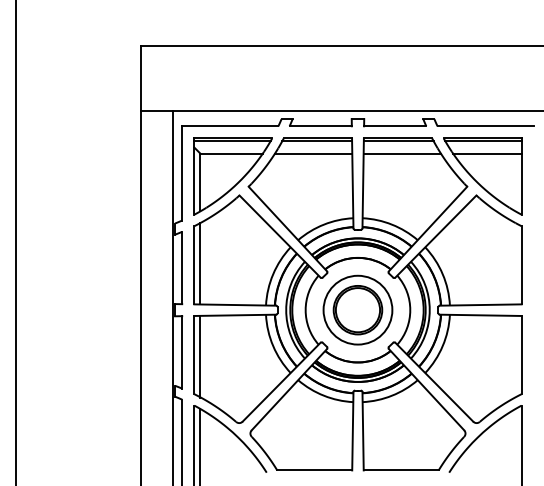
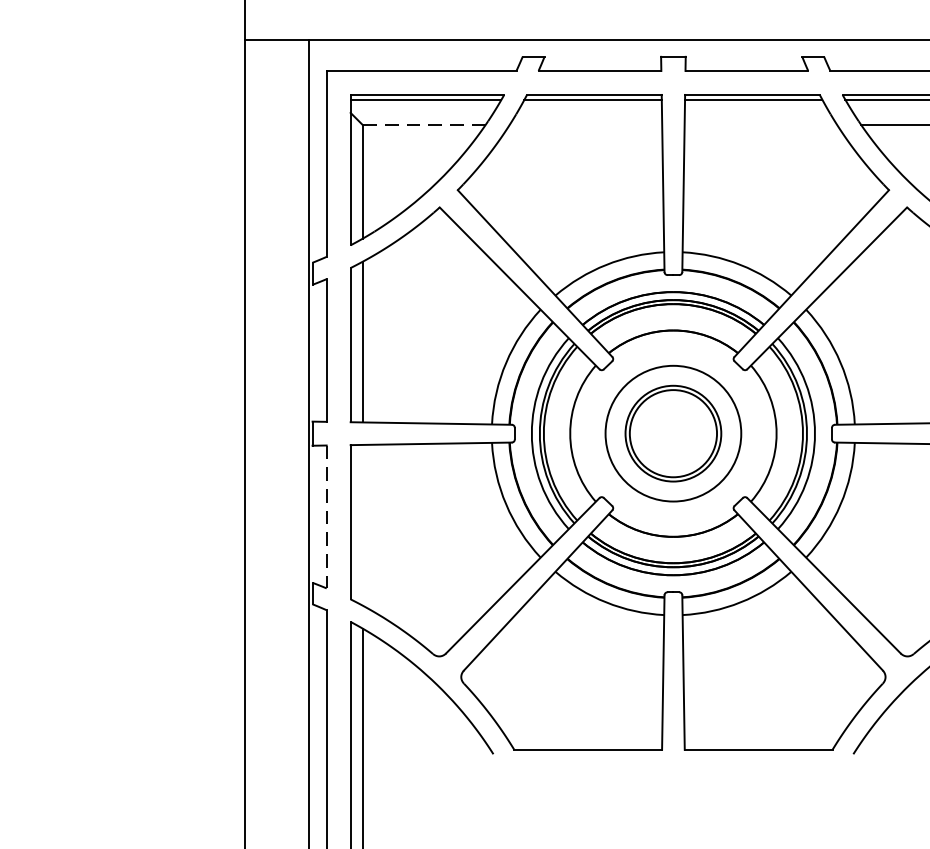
line: (231, 153) -> (423, 124), solid -> dashed
line: (313, 153) -> (585, 124), removed
line: (402, 153) -> (761, 124), removed
line: (182, 352) -> (327, 517), solid -> dashed
line: (200, 356) -> (362, 525), removed

